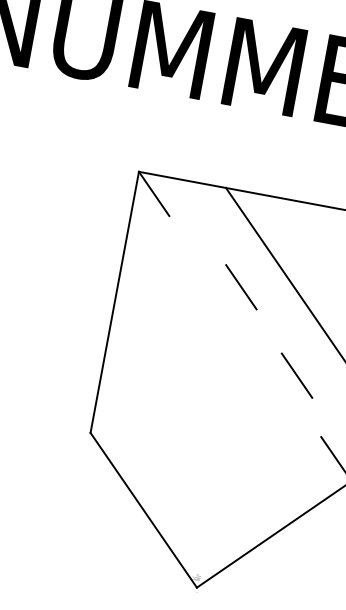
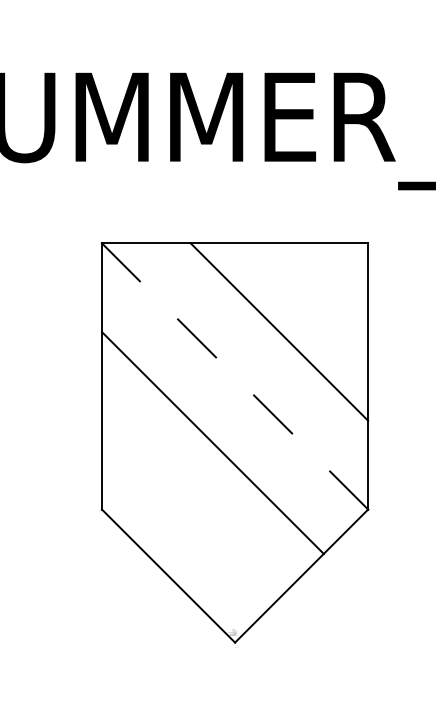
line: (241, 287) -> (197, 338), moved
line: (297, 375) -> (273, 414), moved
line: (211, 387) -> (212, 442), added

